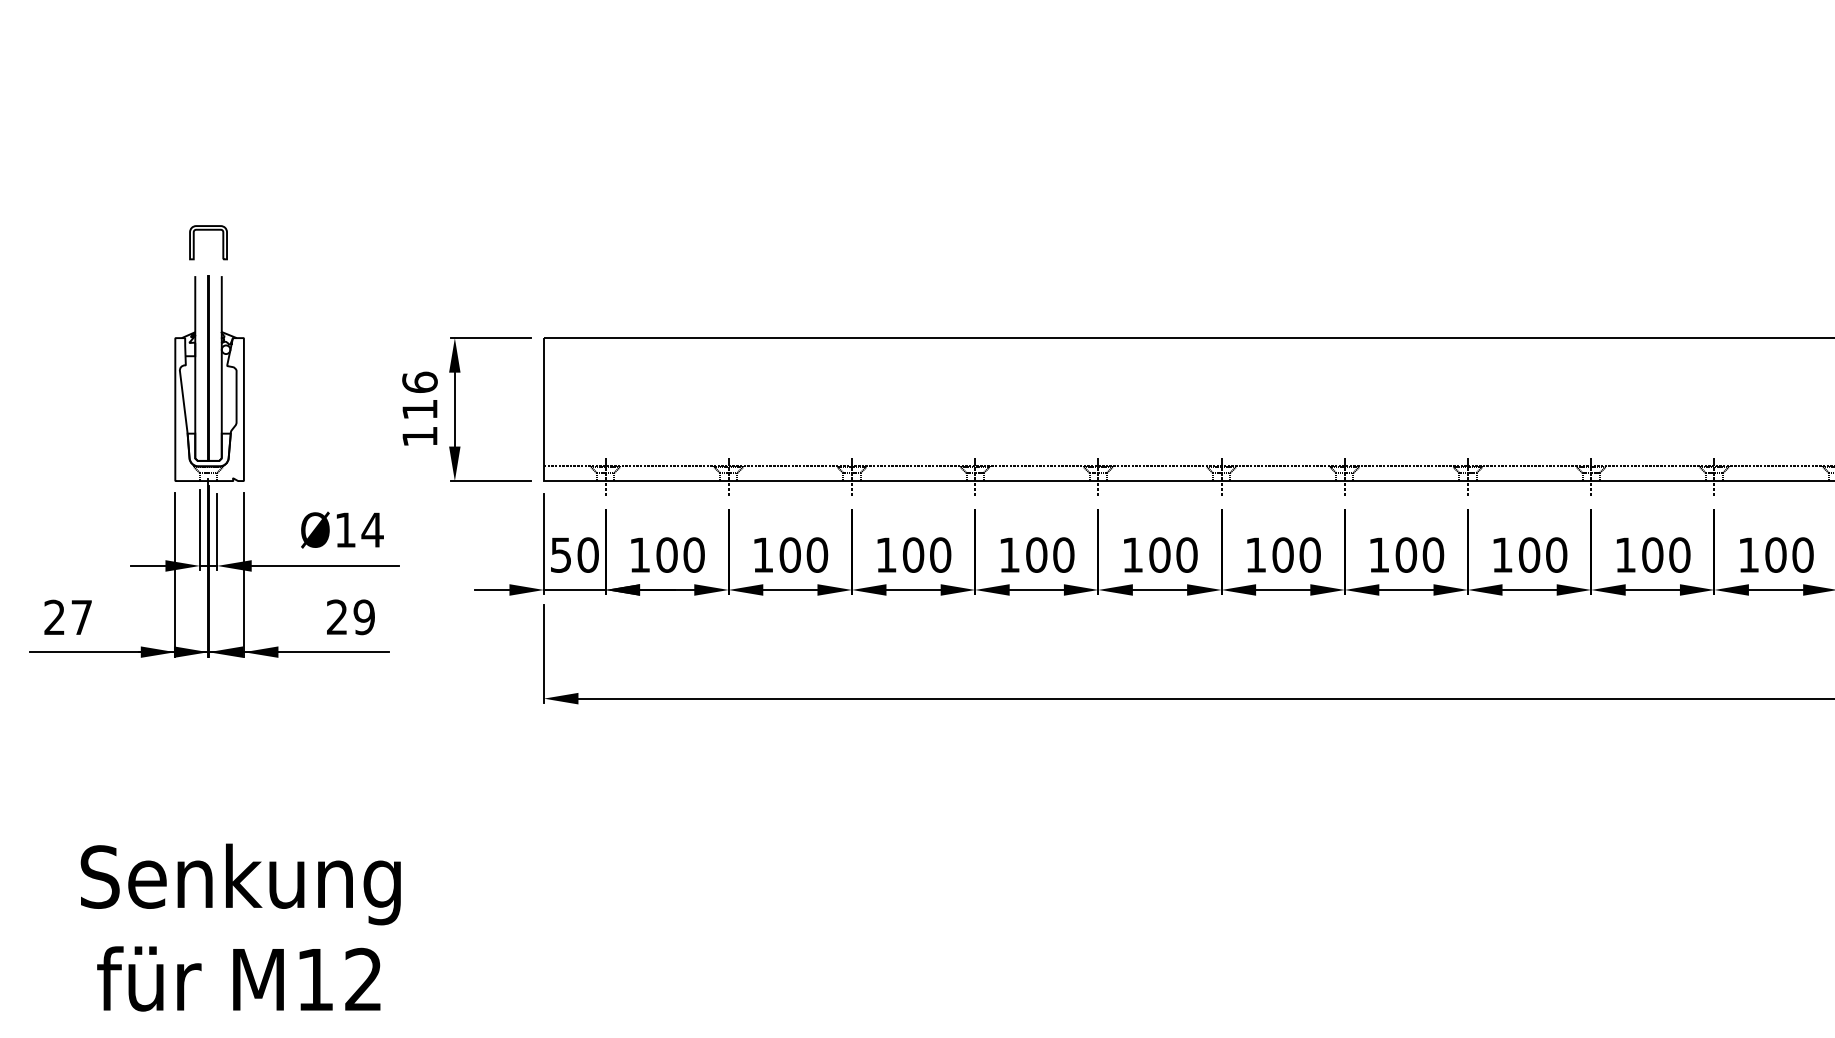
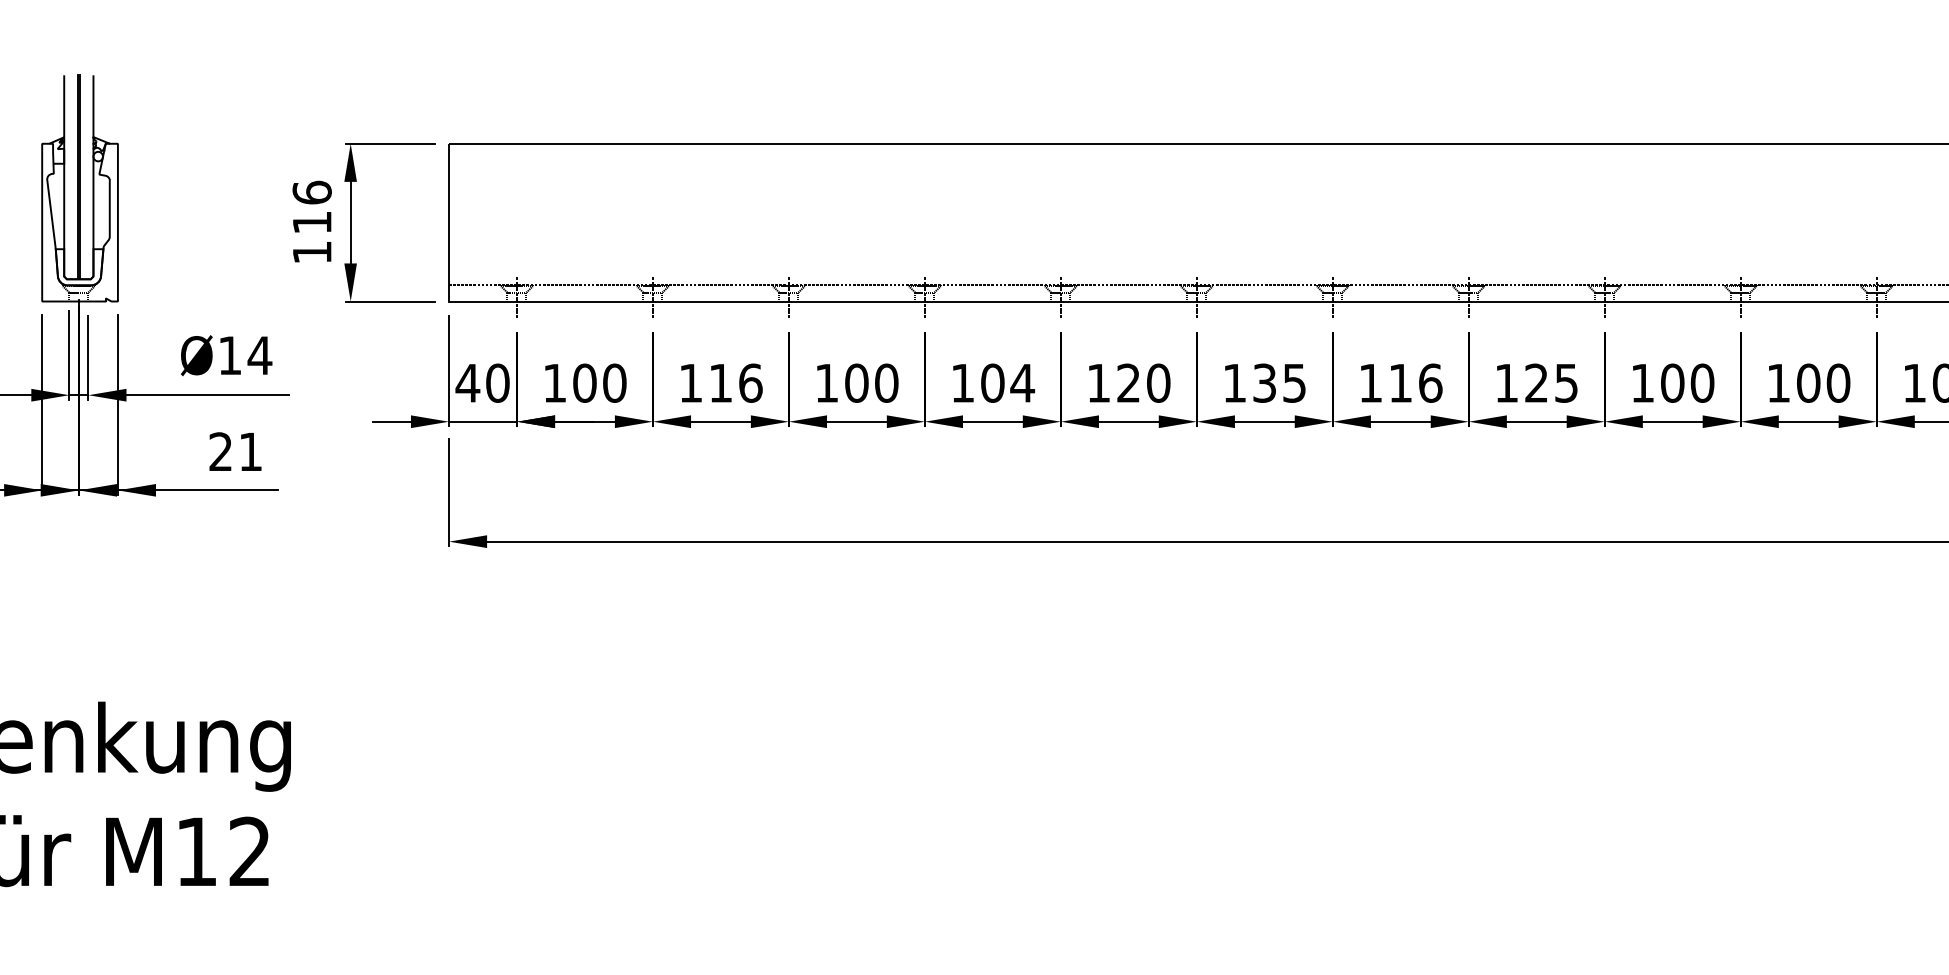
part: (208, 230) -> (78, 25), removed
text: (560, 554) -> (467, 382), 50 -> 40
text: (803, 554) -> (735, 382), 100 -> 116
text: (1063, 554) -> (1022, 382), 100 -> 104
text: (1159, 554) -> (1128, 382), 100 -> 120
text: (1296, 554) -> (1279, 382), 100 -> 135
text: (1419, 554) -> (1415, 382), 100 -> 116
text: (1543, 554) -> (1552, 382), 100 -> 125
text: (363, 617) -> (249, 452), 29 -> 21

